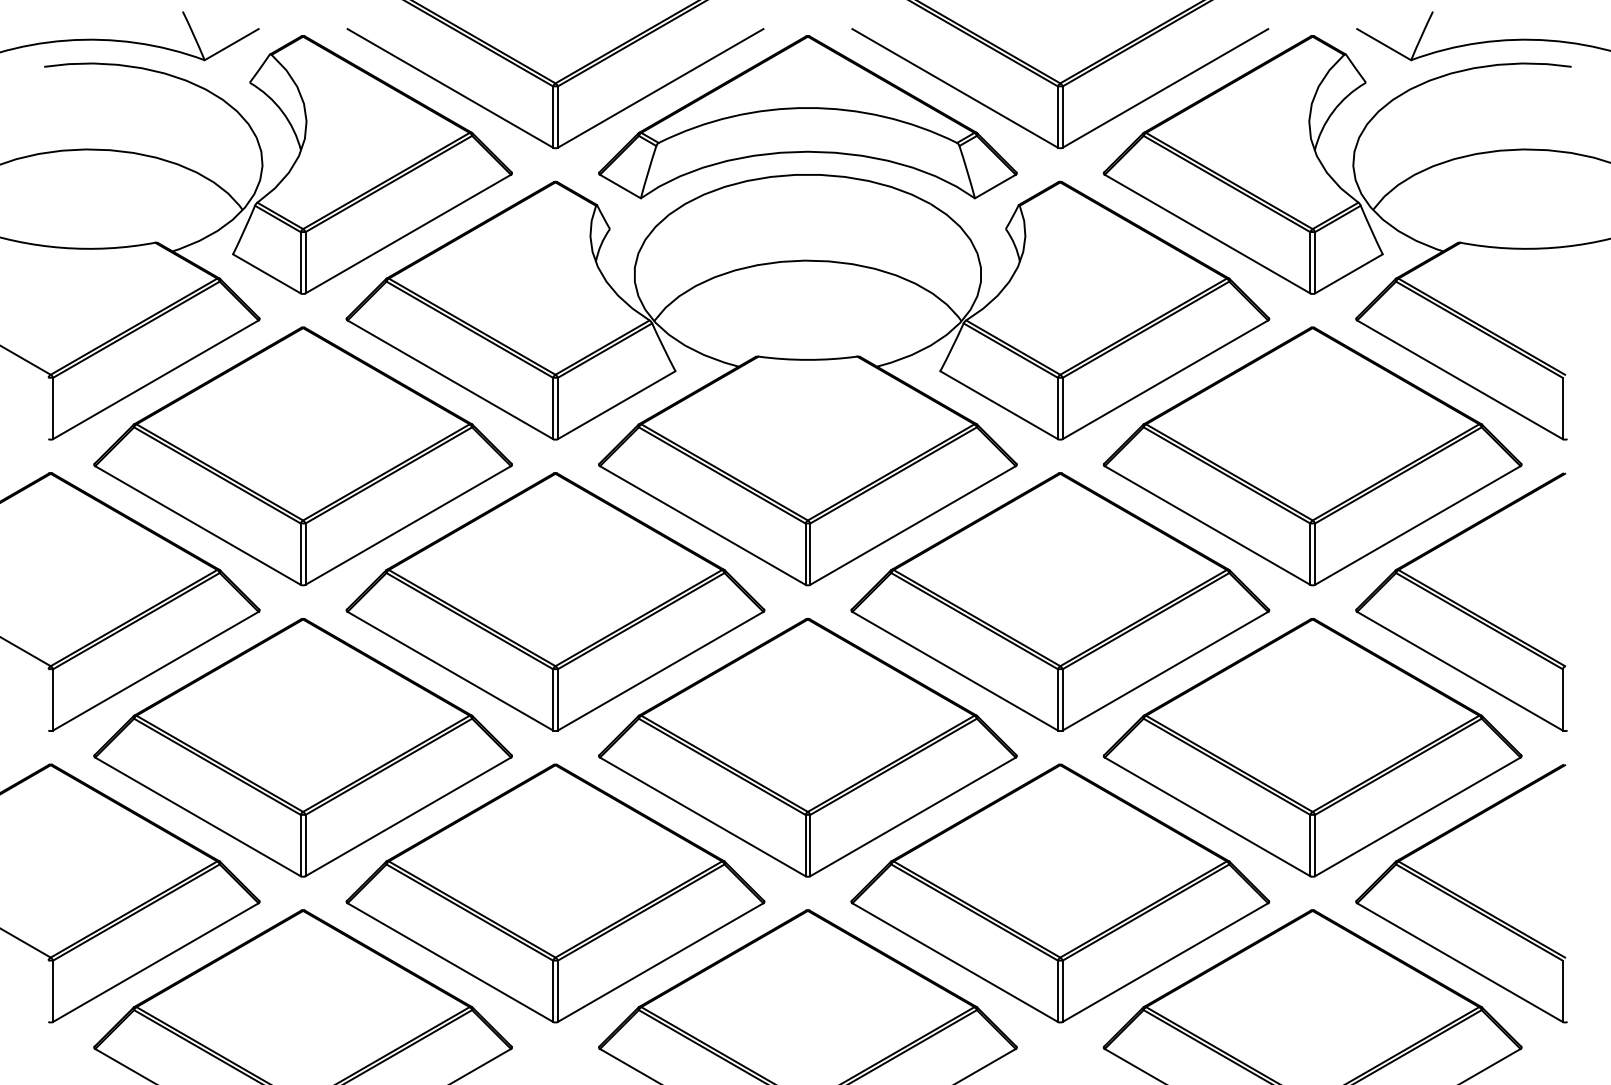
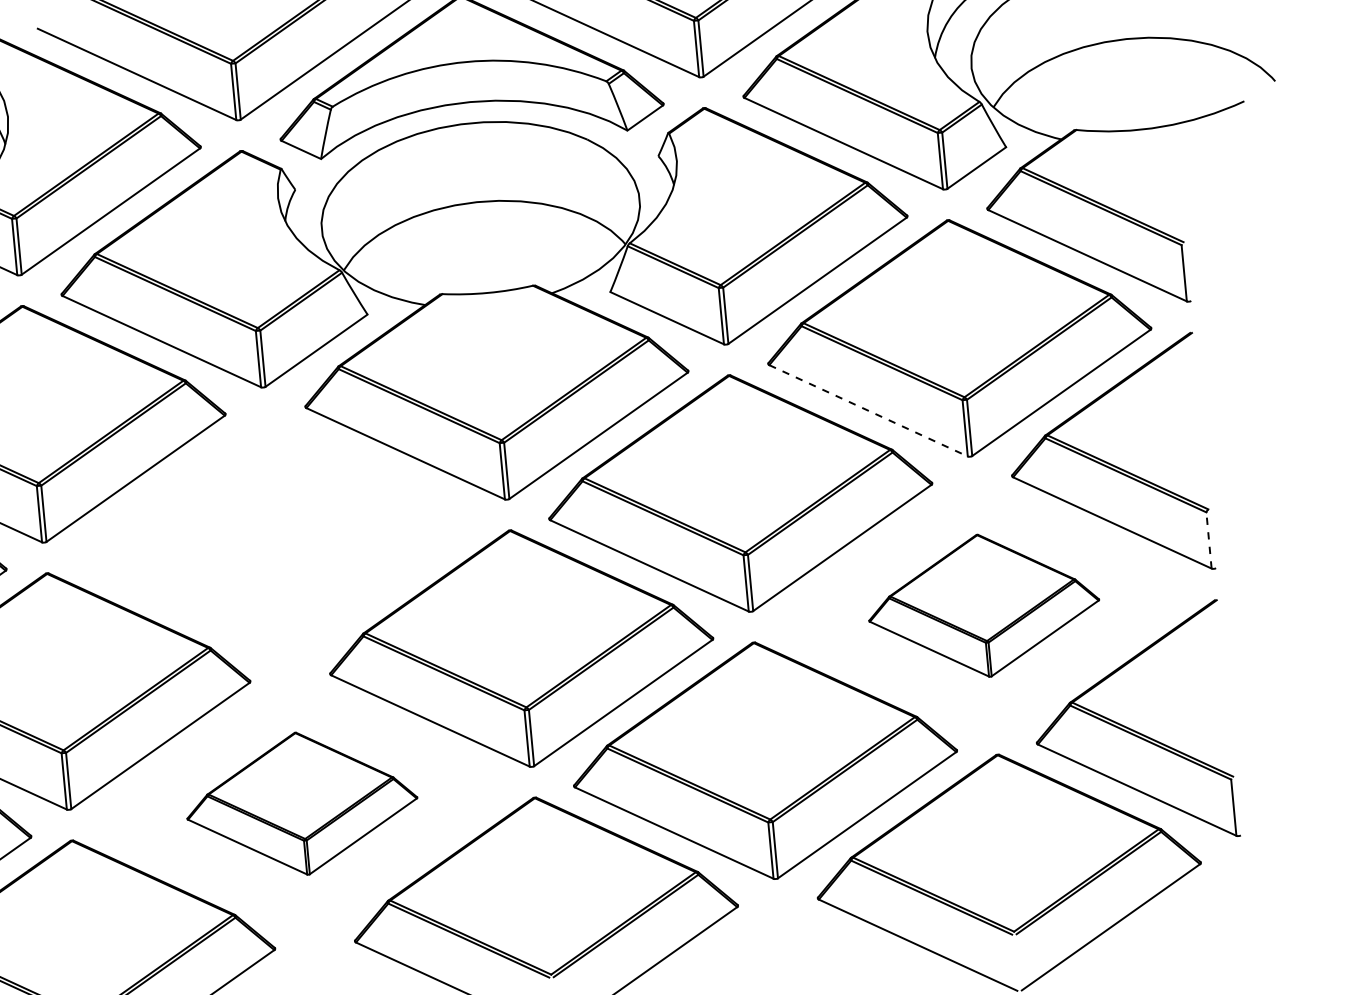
line: (1207, 525) -> (868, 410), solid -> dashed
part: (555, 601) -> (277, 535), removed
line: (1562, 699) -> (1208, 540), solid -> dashed
part: (1312, 747) -> (983, 605), size x0.6
part: (555, 893) -> (301, 803), size x0.6

